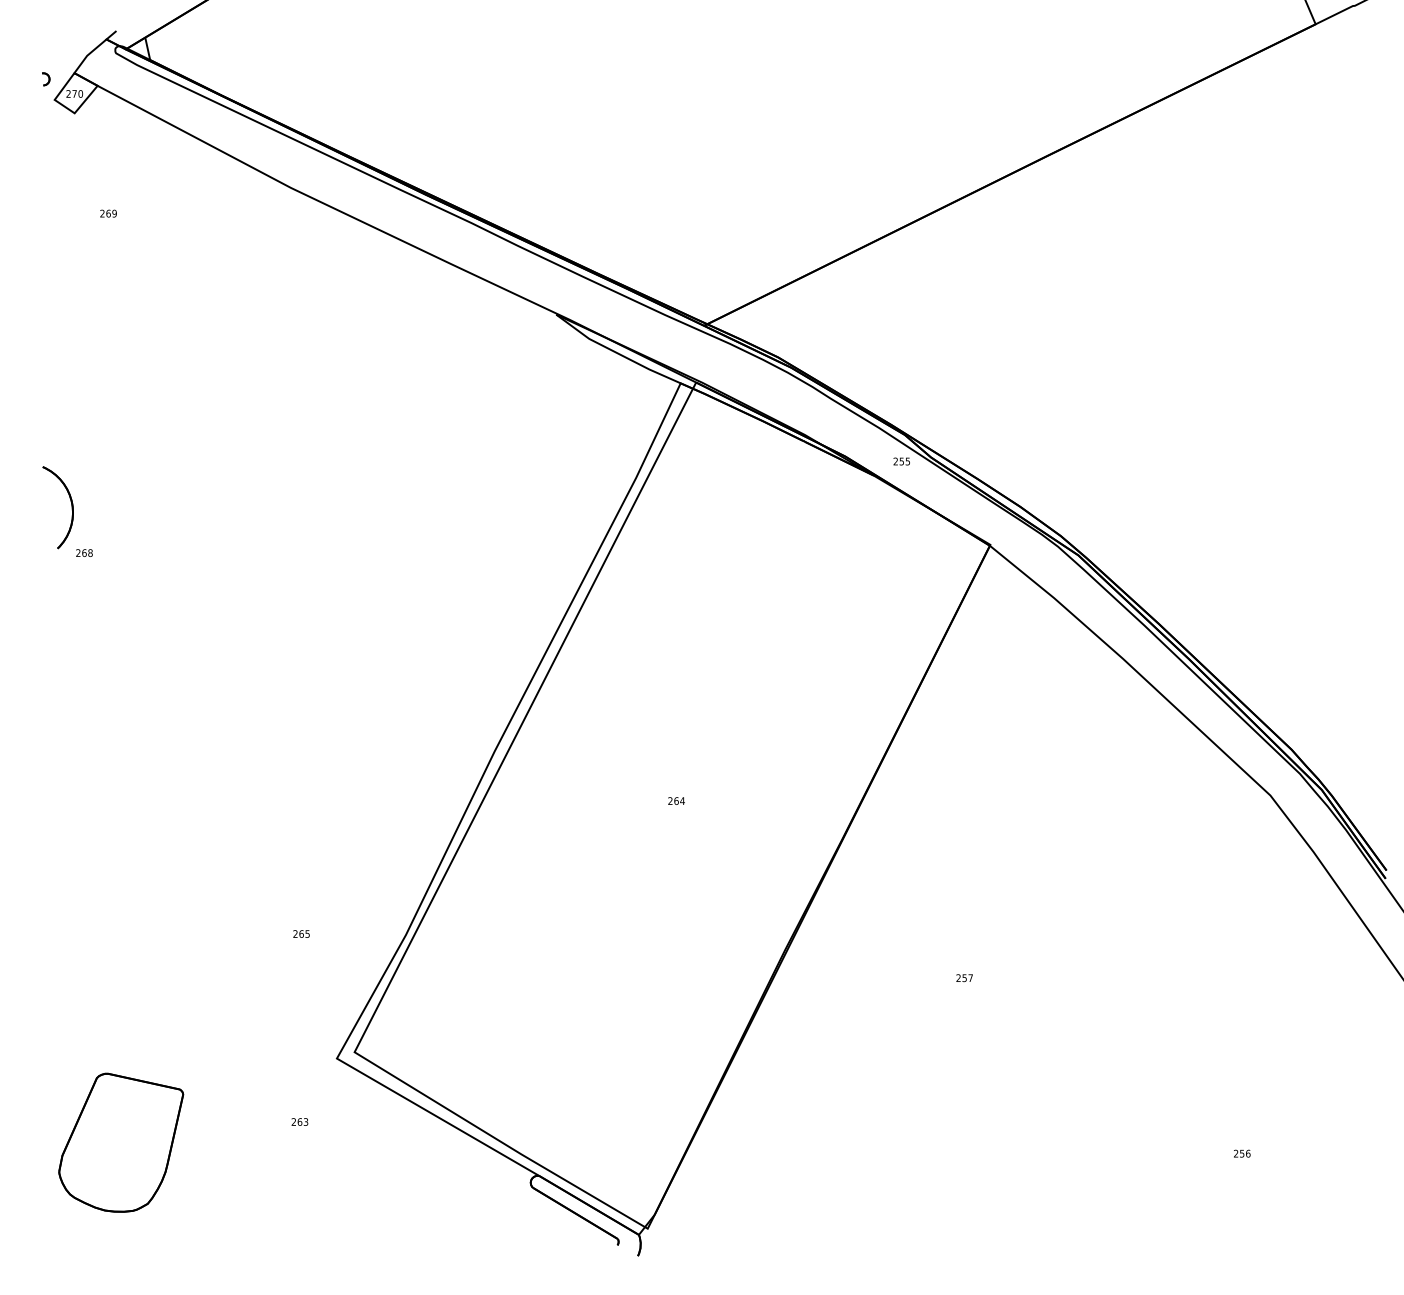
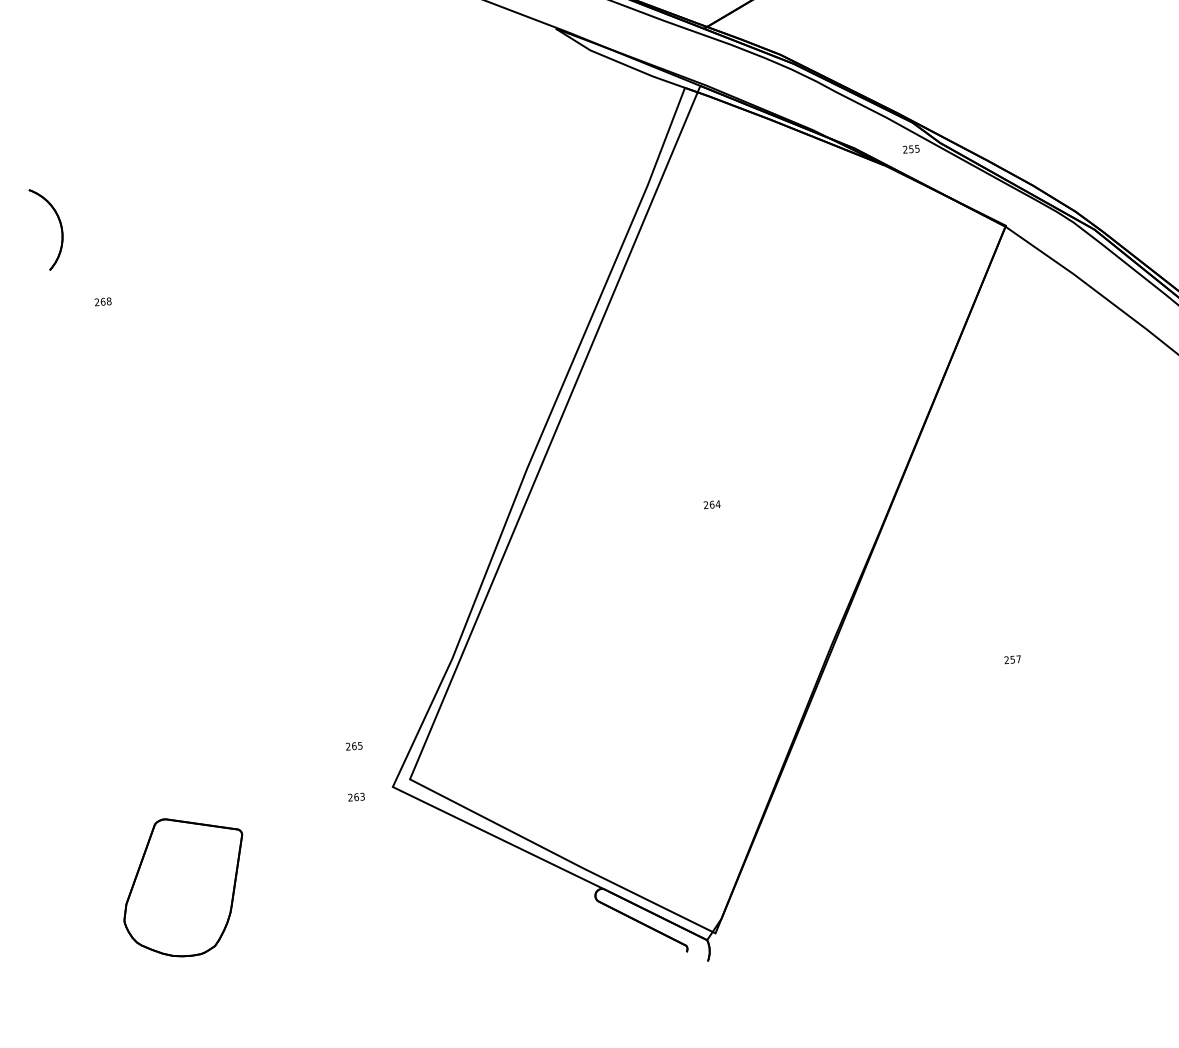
part: (71, 507) -> (60, 228), moved
text: (301, 933) -> (354, 745), moved
text: (299, 1121) -> (356, 796), moved

